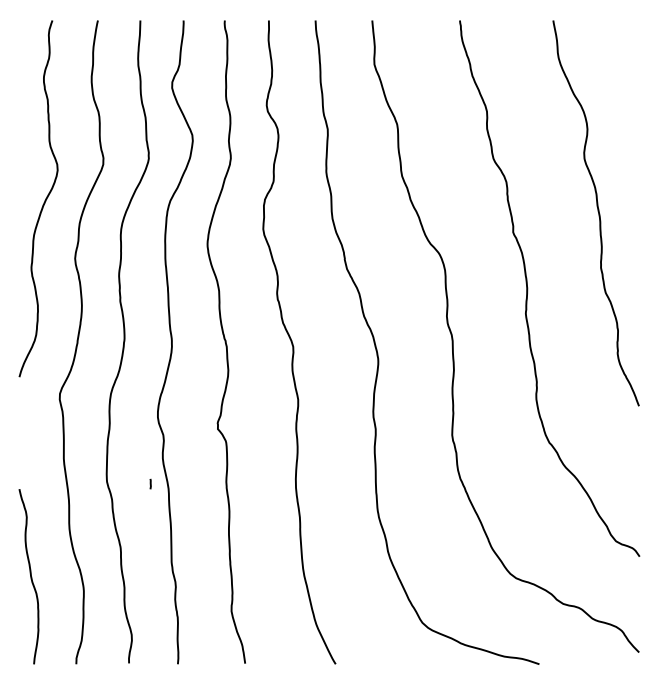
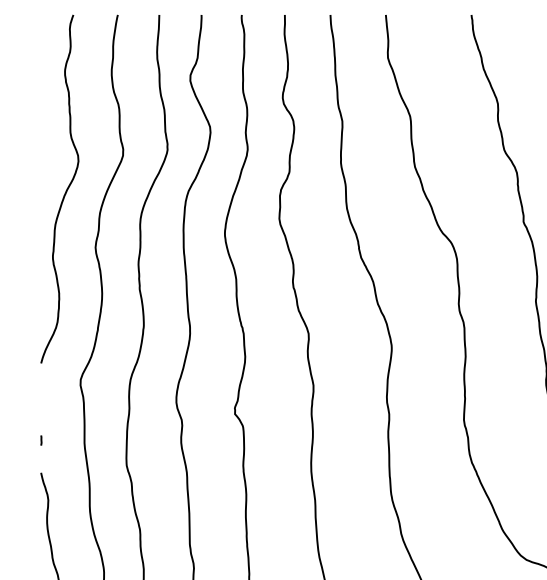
line: (150, 484) -> (41, 440), moved

